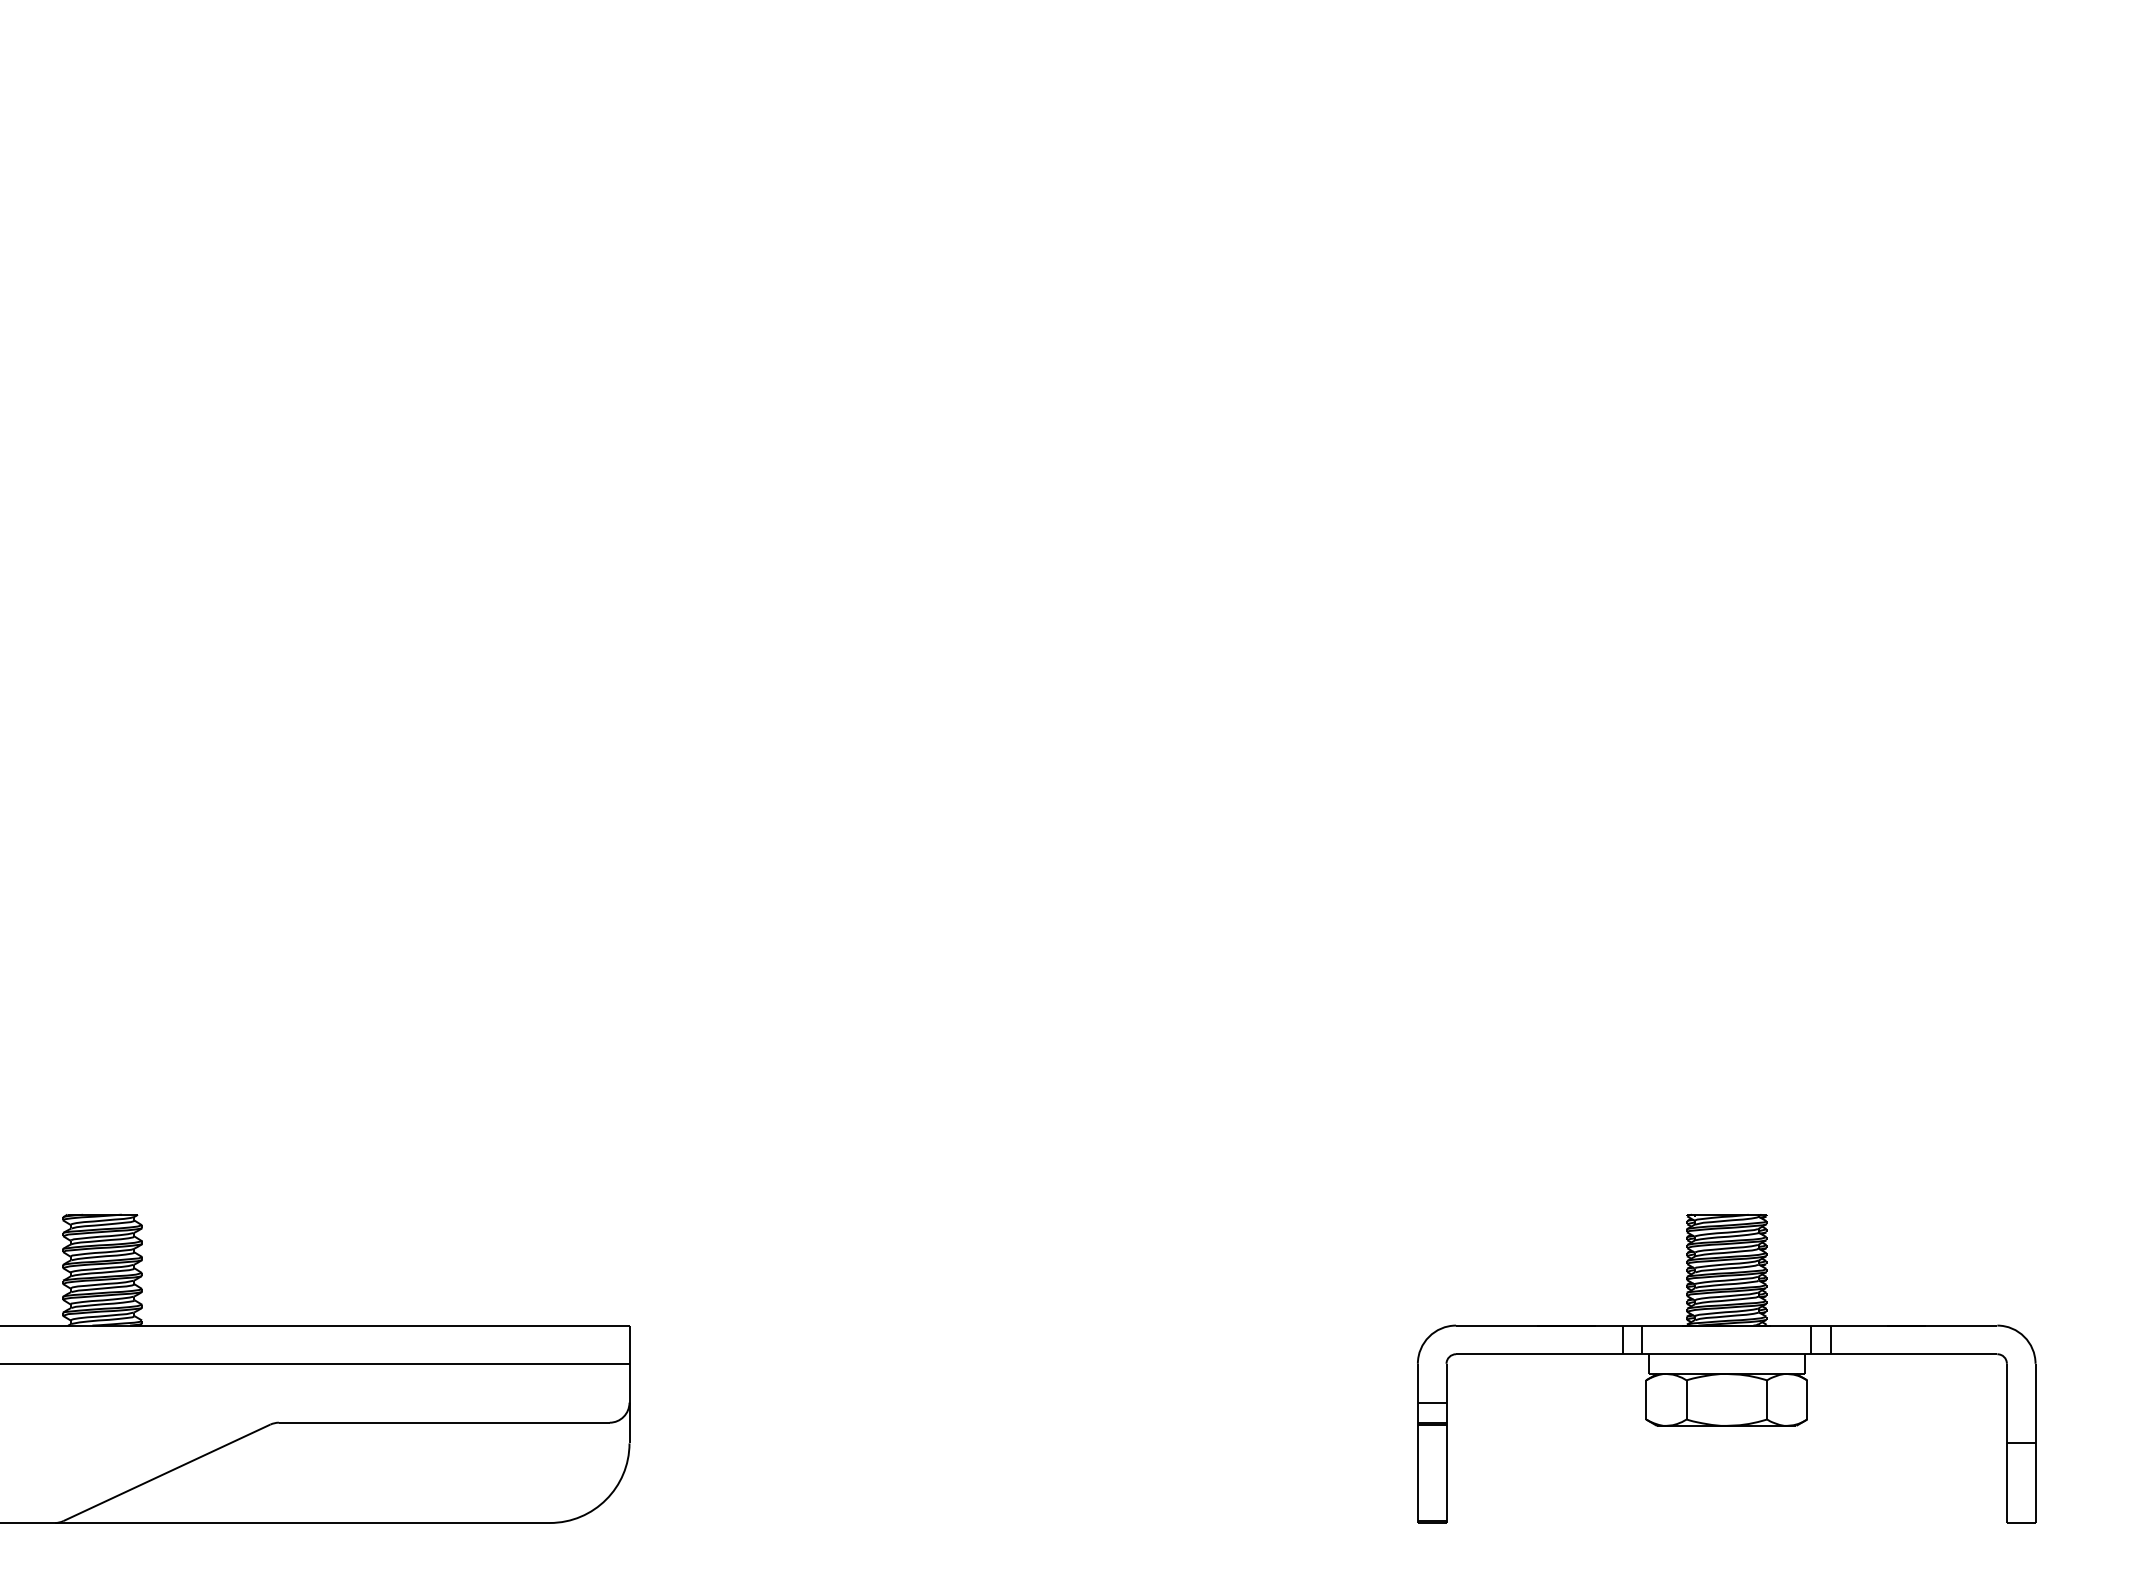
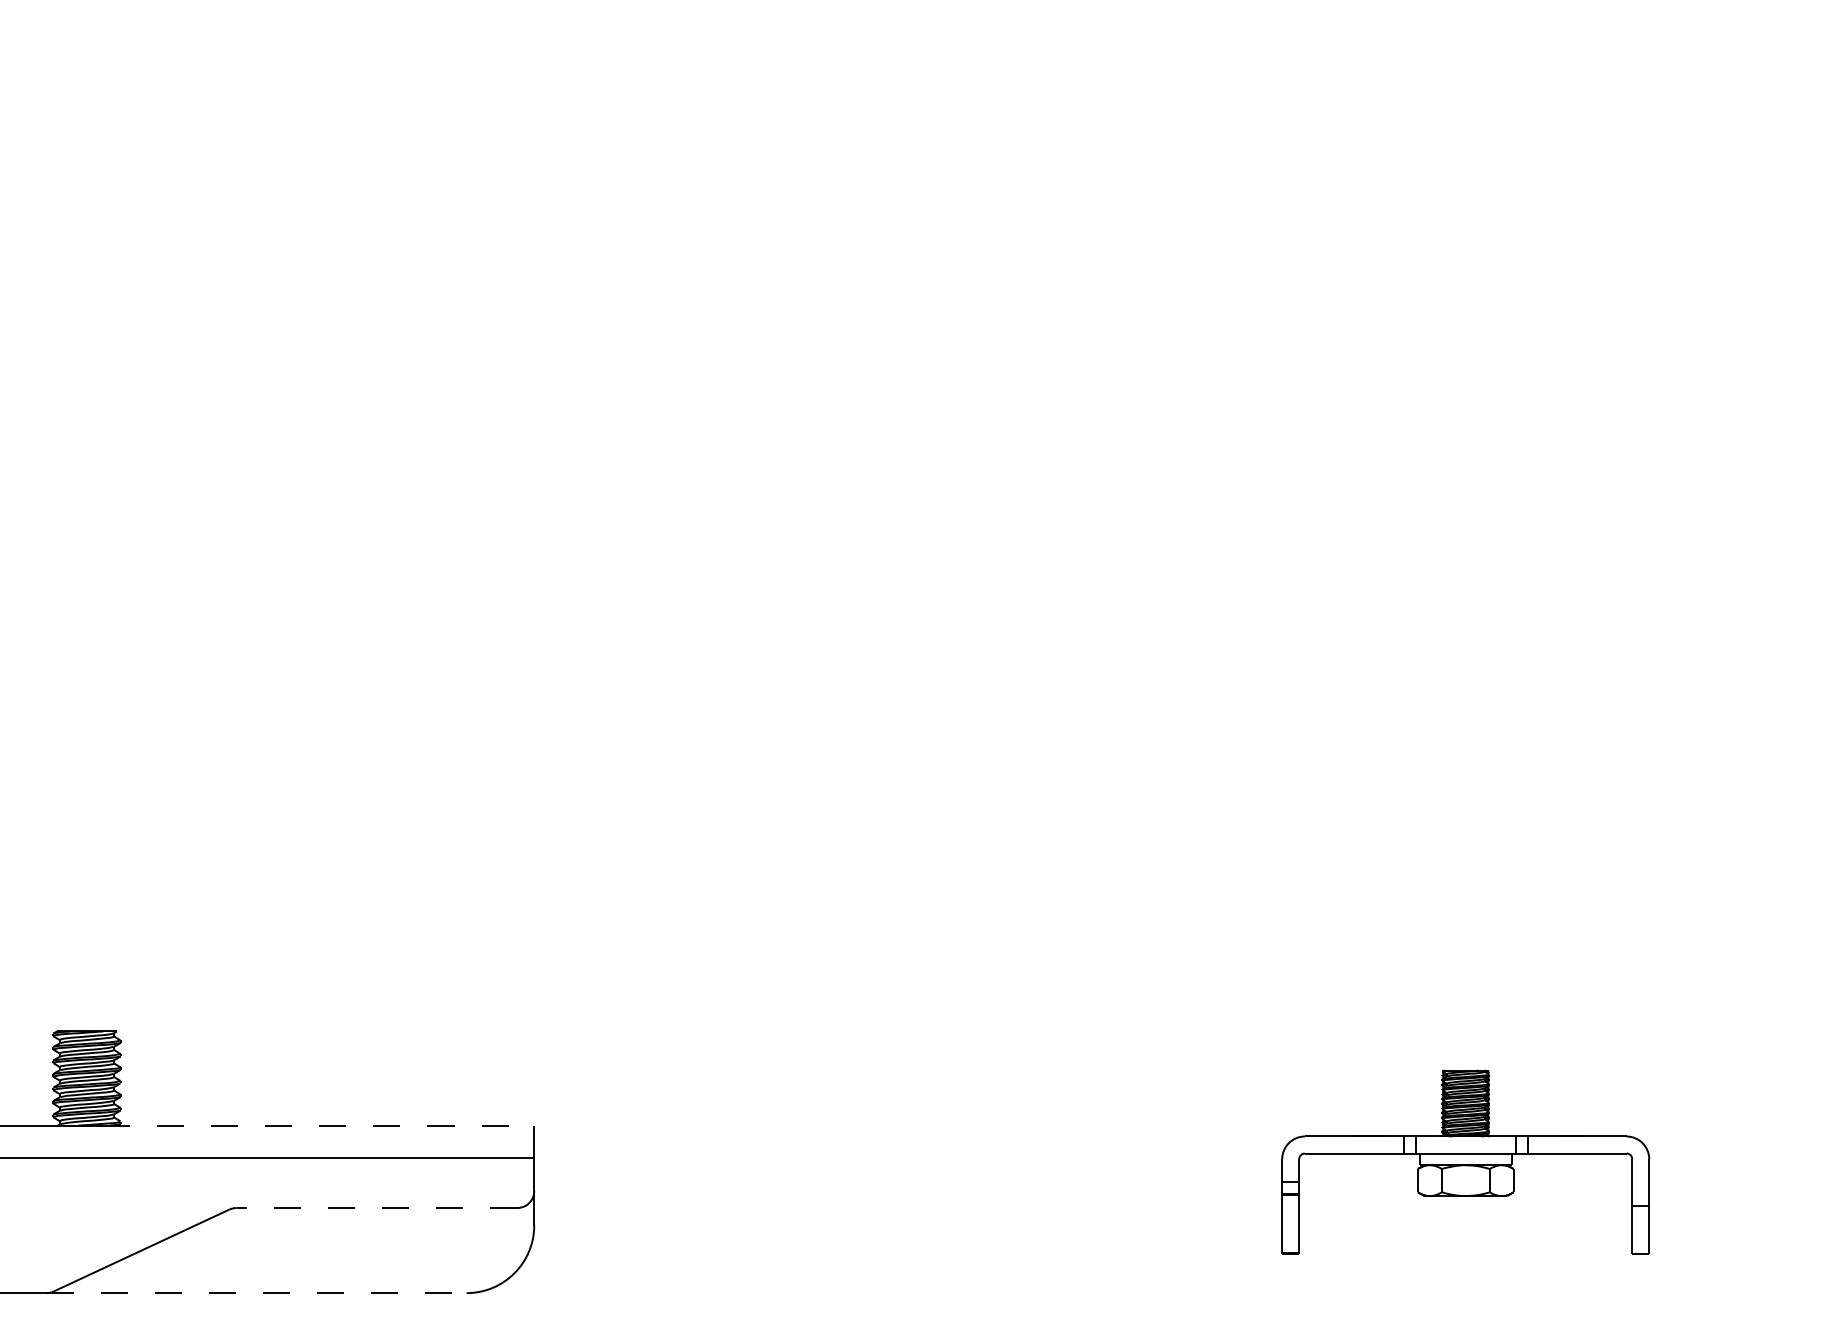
line: (375, 1325) -> (318, 1125), solid -> dashed
part: (1726, 1368) -> (1465, 1161), size x0.7
line: (443, 1422) -> (376, 1207), solid -> dashed
line: (303, 1522) -> (257, 1292), solid -> dashed

